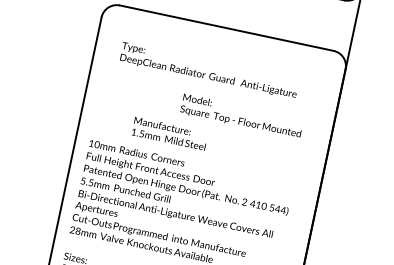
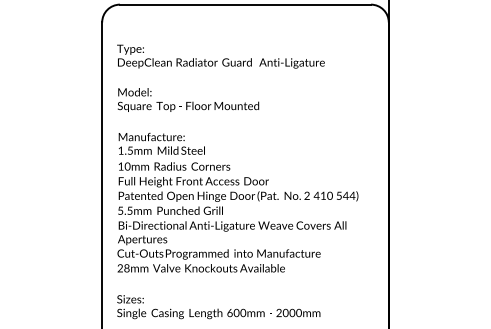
text: (208, 70) -> (220, 56), moved
text: (242, 115) -> (188, 99), moved
text: (169, 133) -> (161, 143), moved

